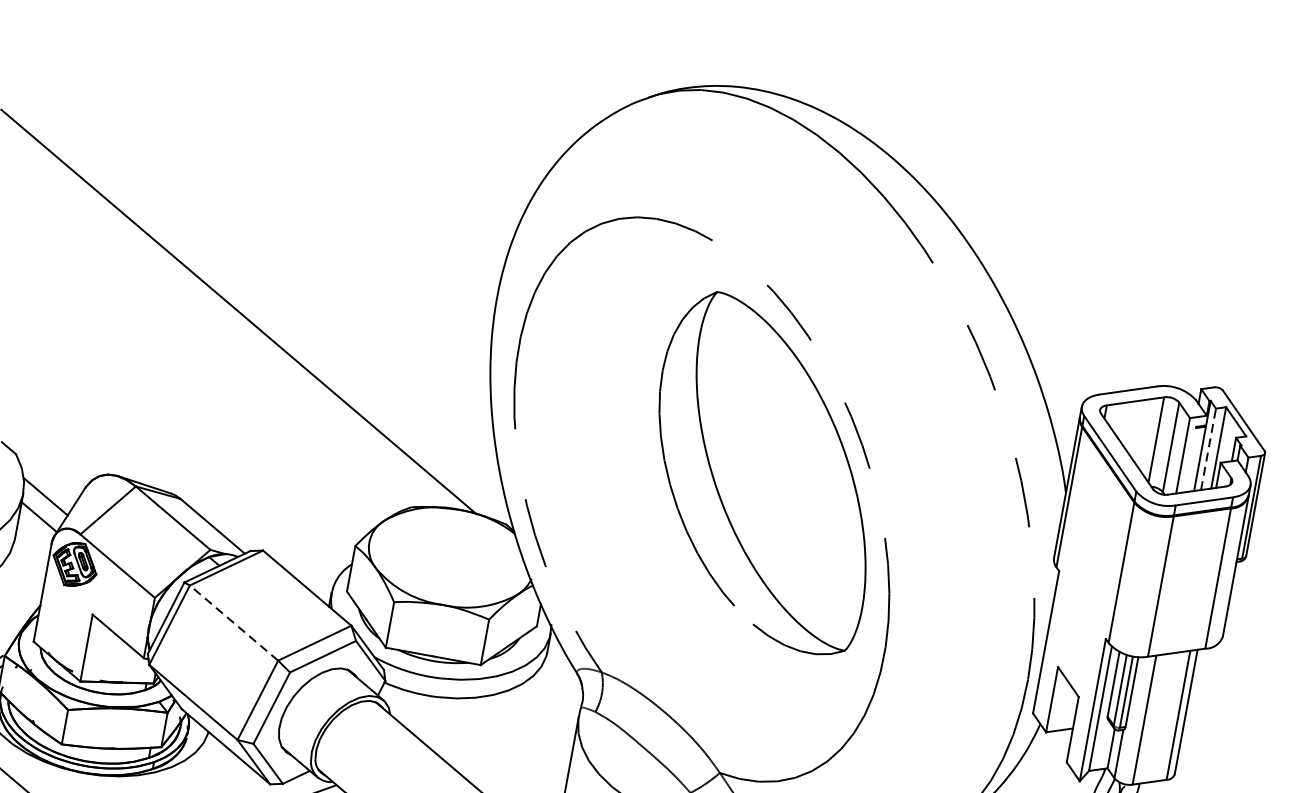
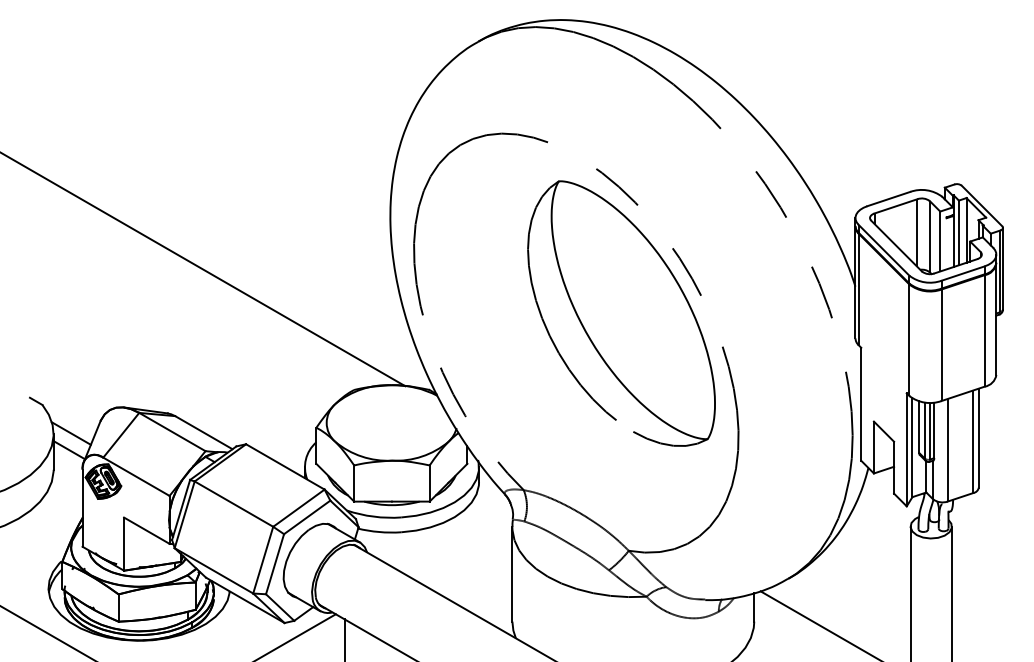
line: (1208, 448) -> (958, 232), dashed -> solid
line: (233, 622) -> (233, 503), dashed -> solid

